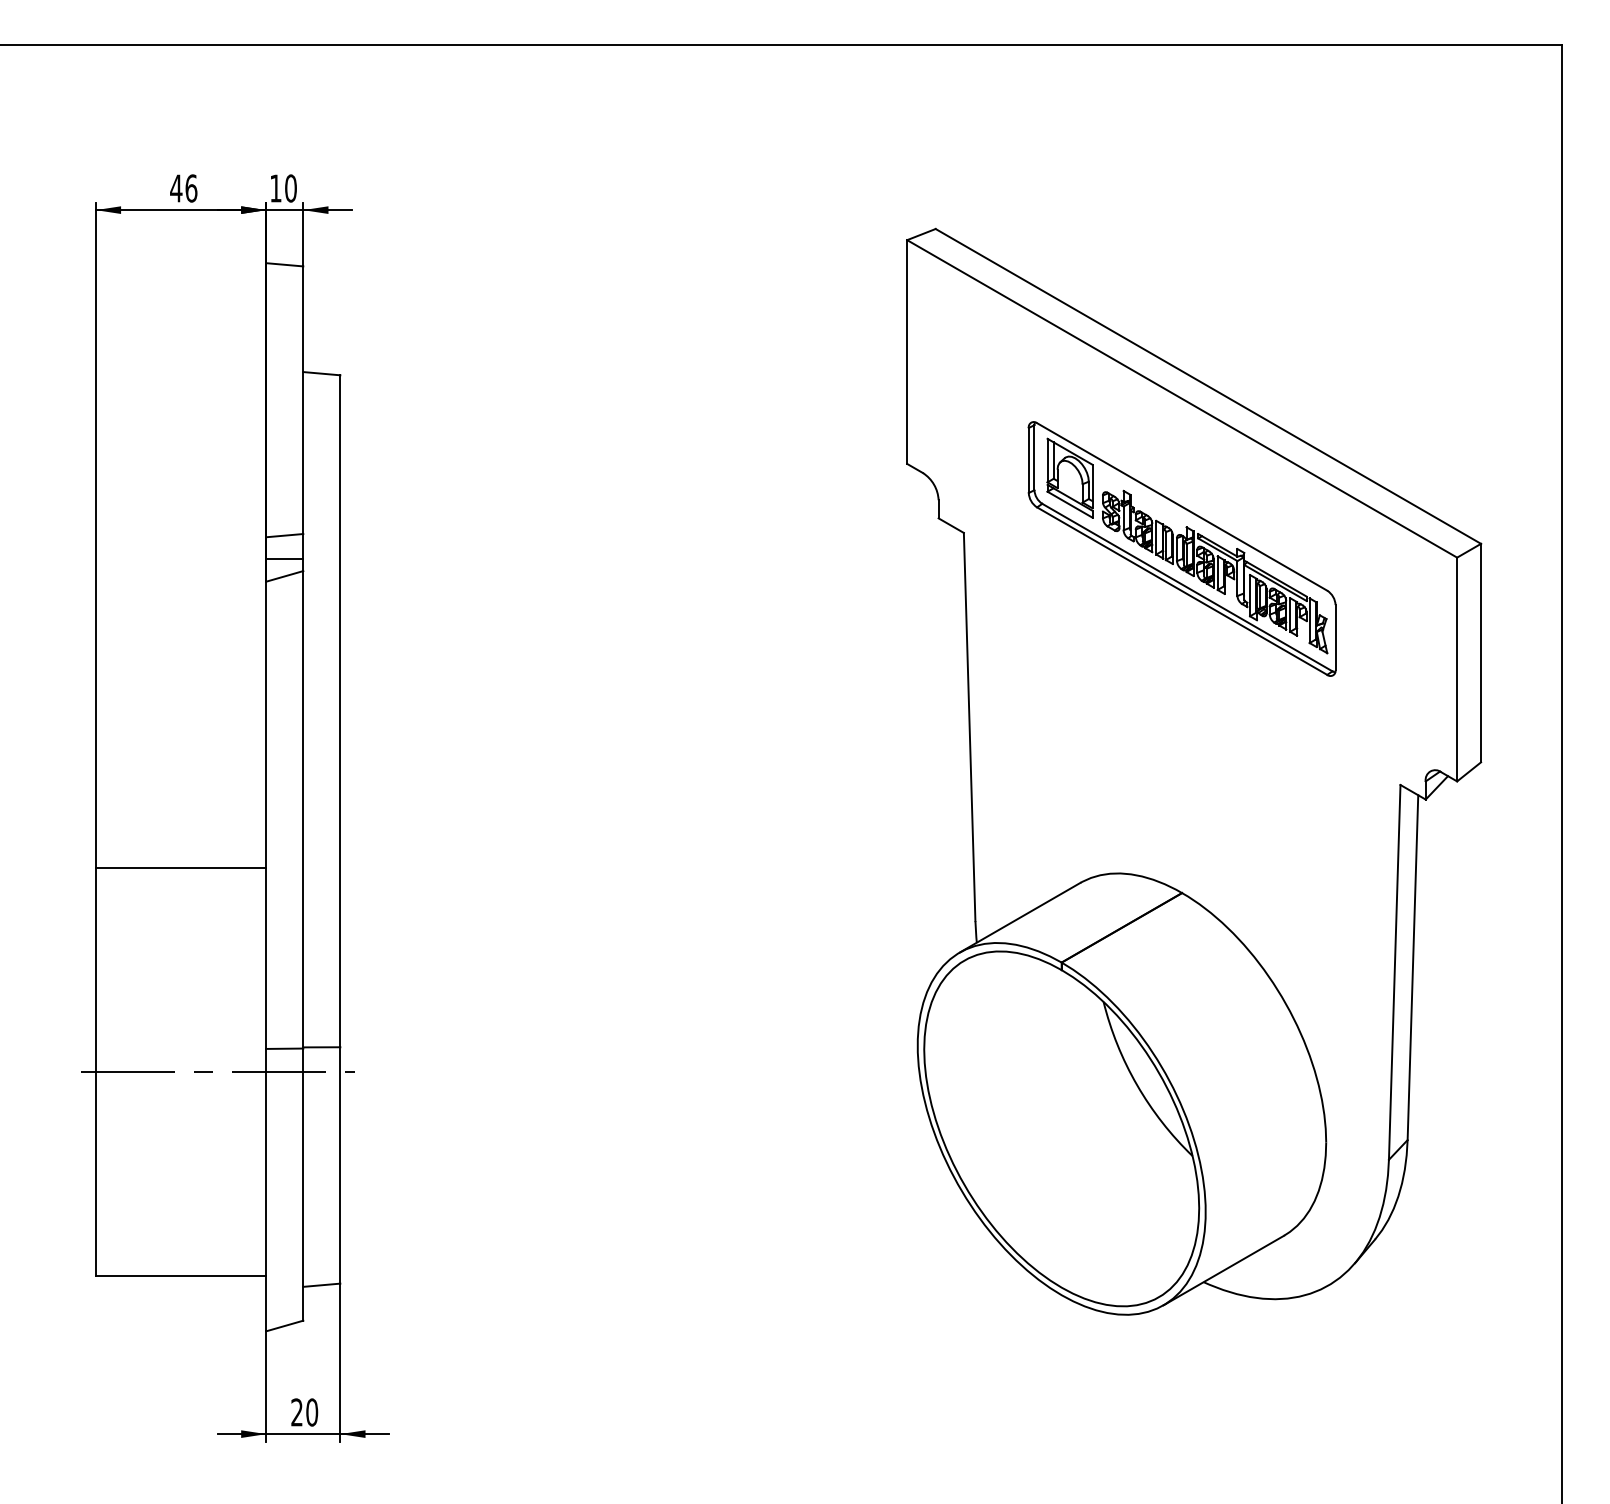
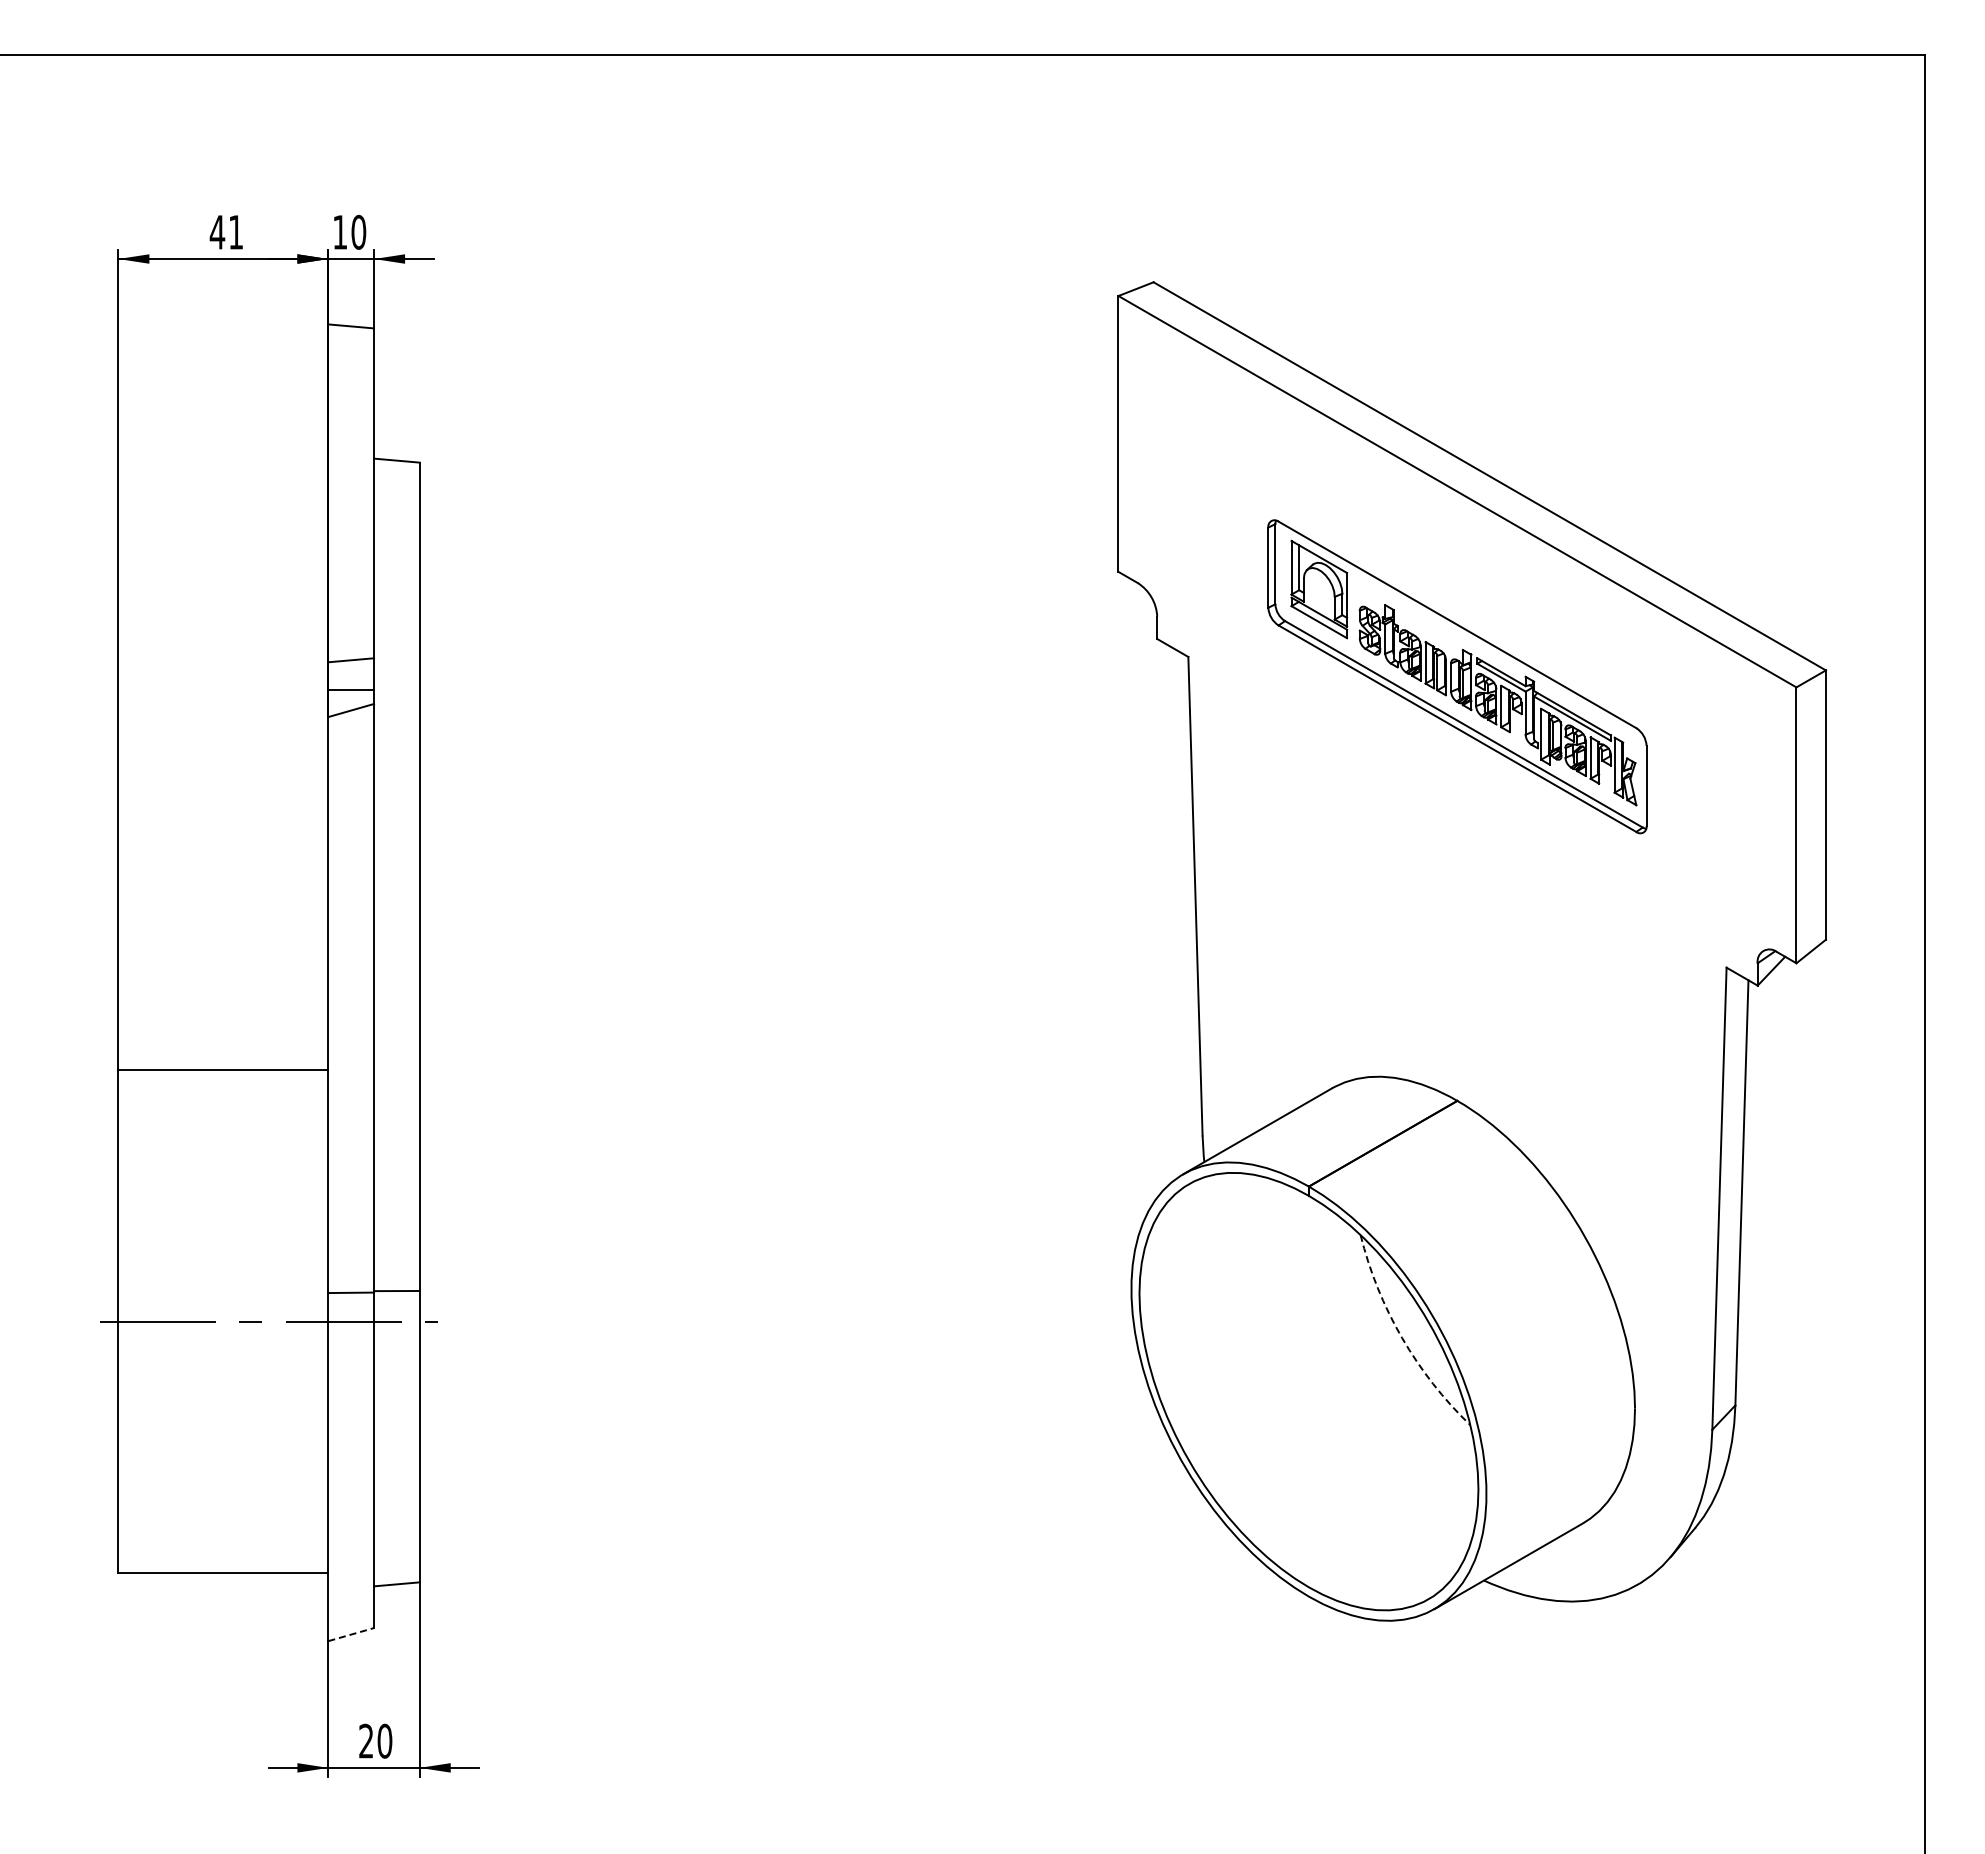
text: (191, 187) -> (236, 231), 46 -> 41
arc: (1137, 1084) -> (1402, 1337), solid -> dashed
line: (285, 1325) -> (351, 1634), solid -> dashed

